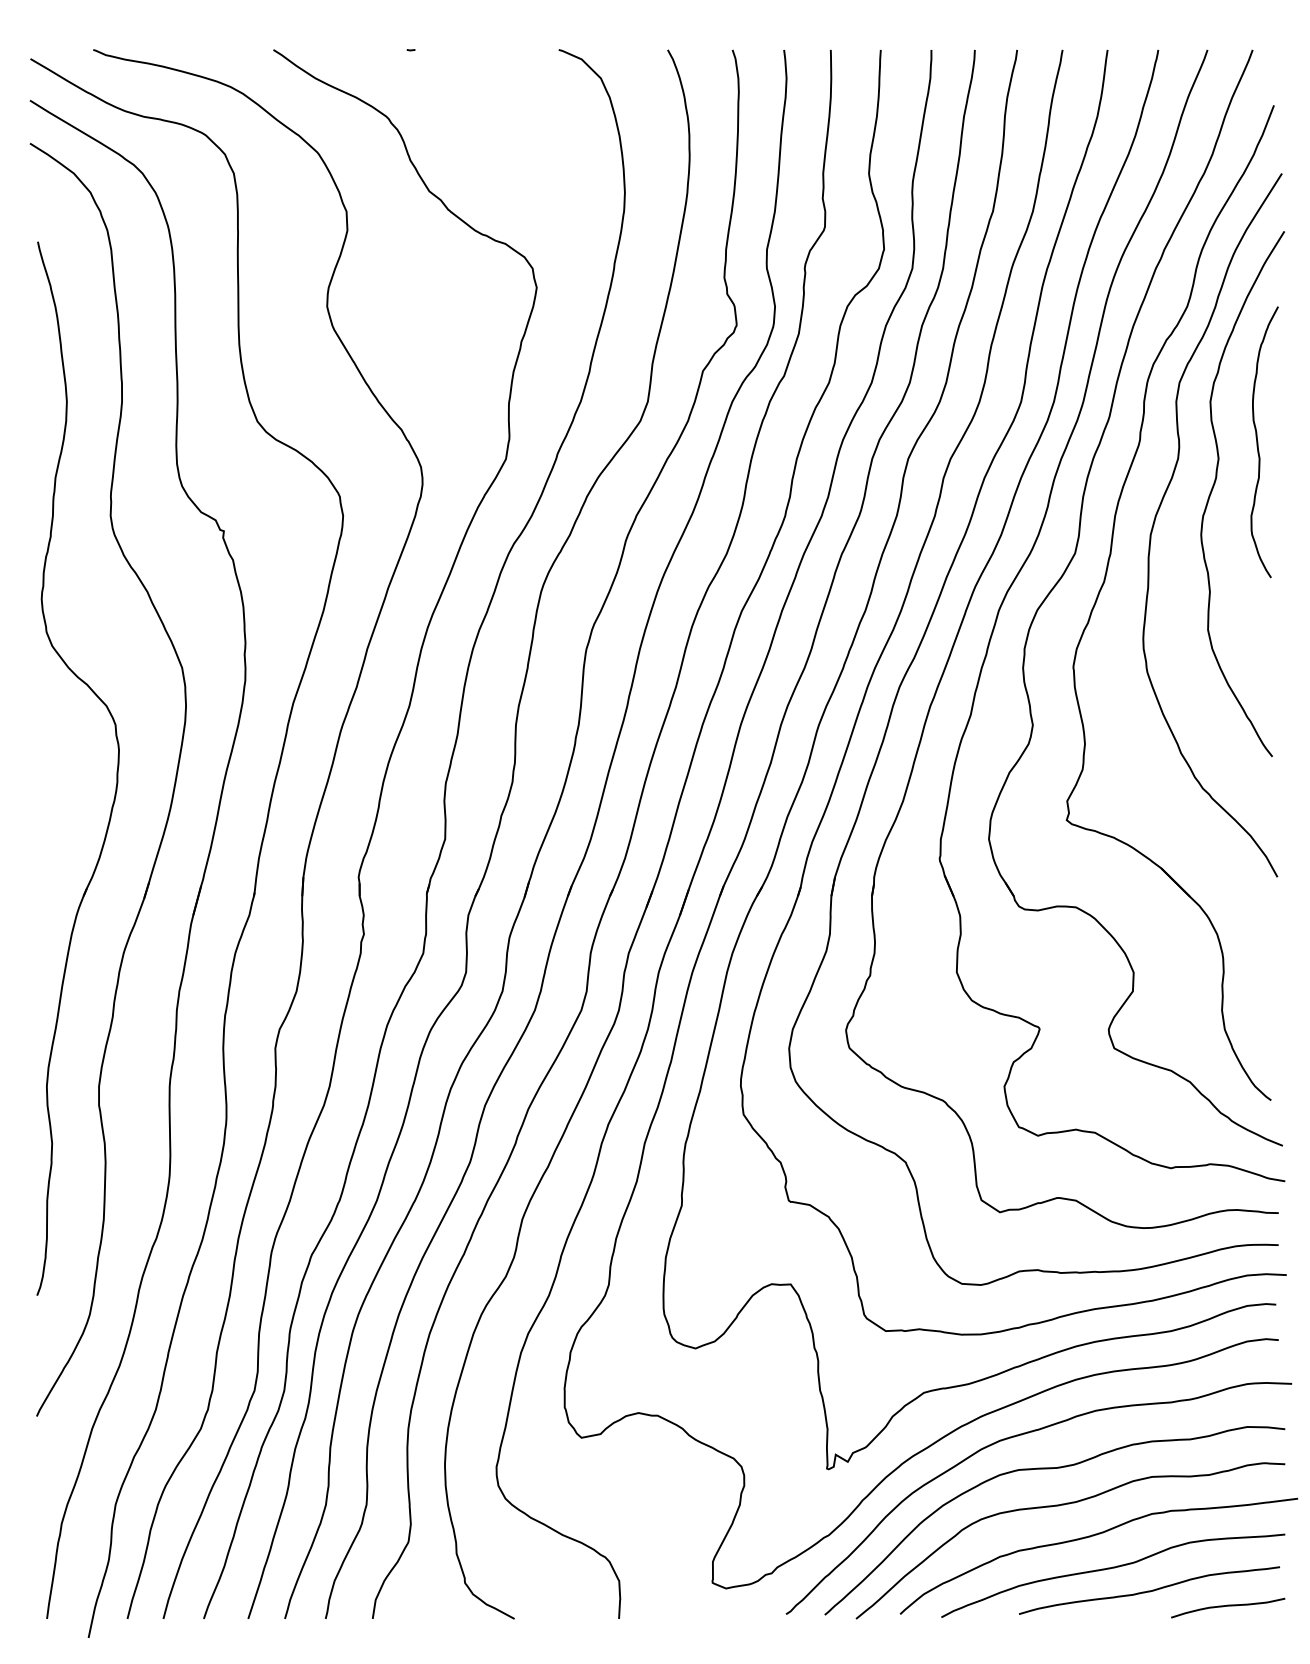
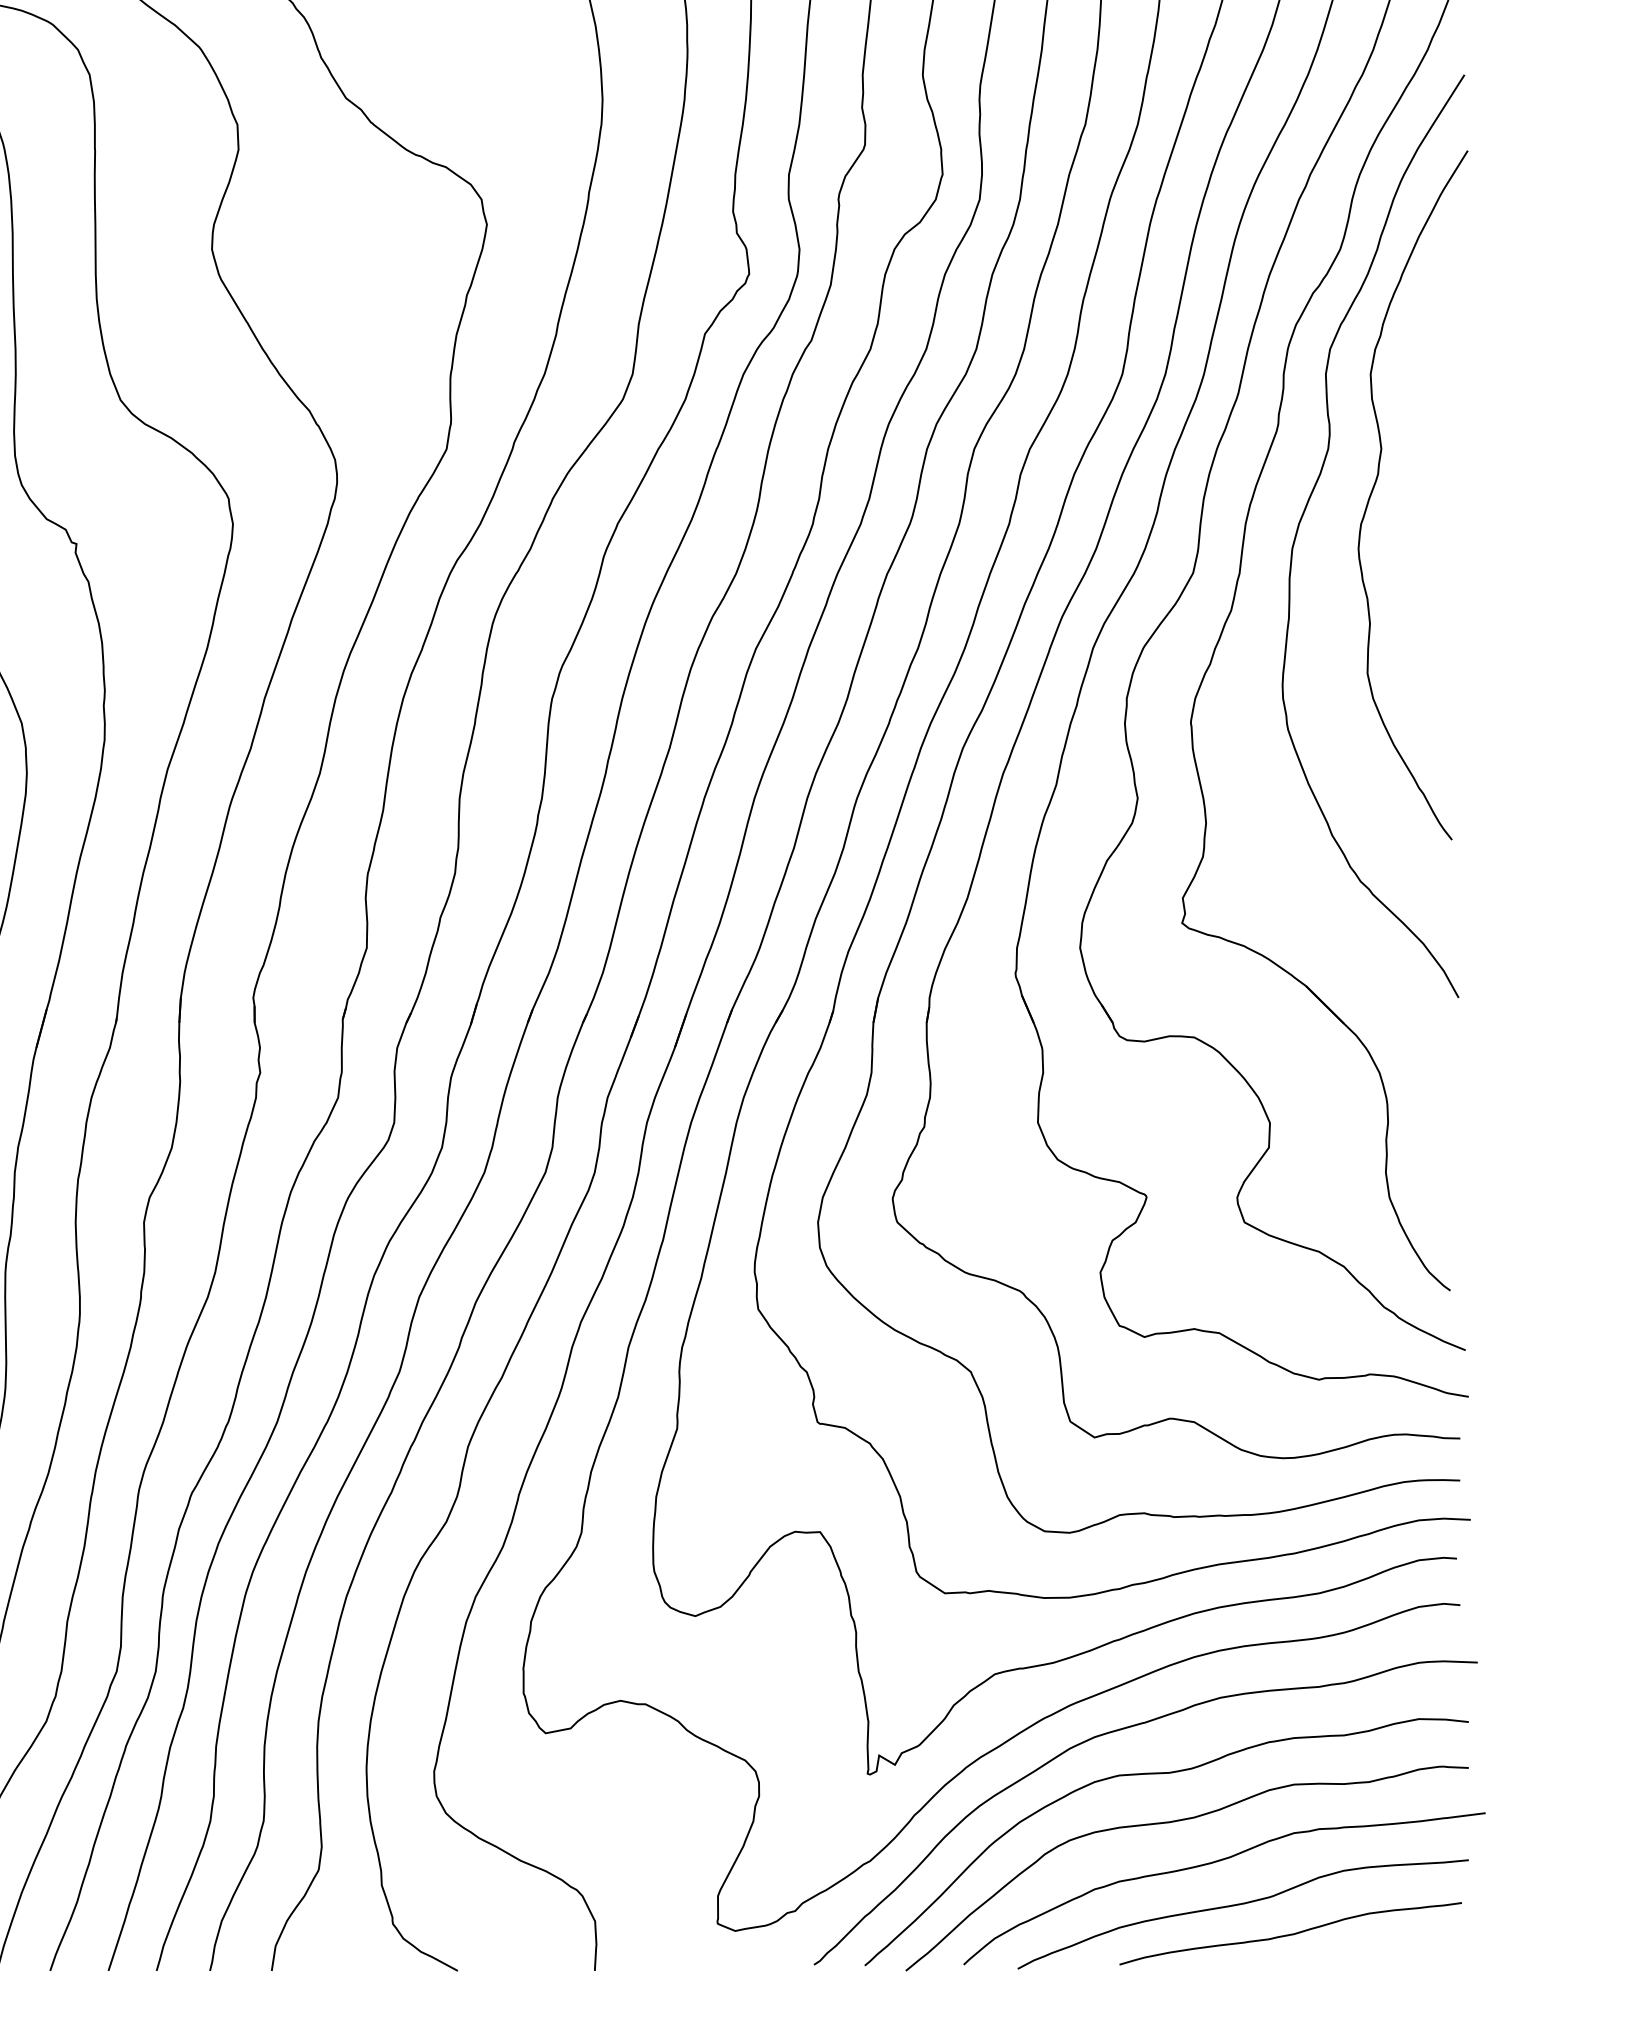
curve: (1258, 442) -> (1433, 427), removed
curve: (1228, 1606) -> (1394, 1954), removed

